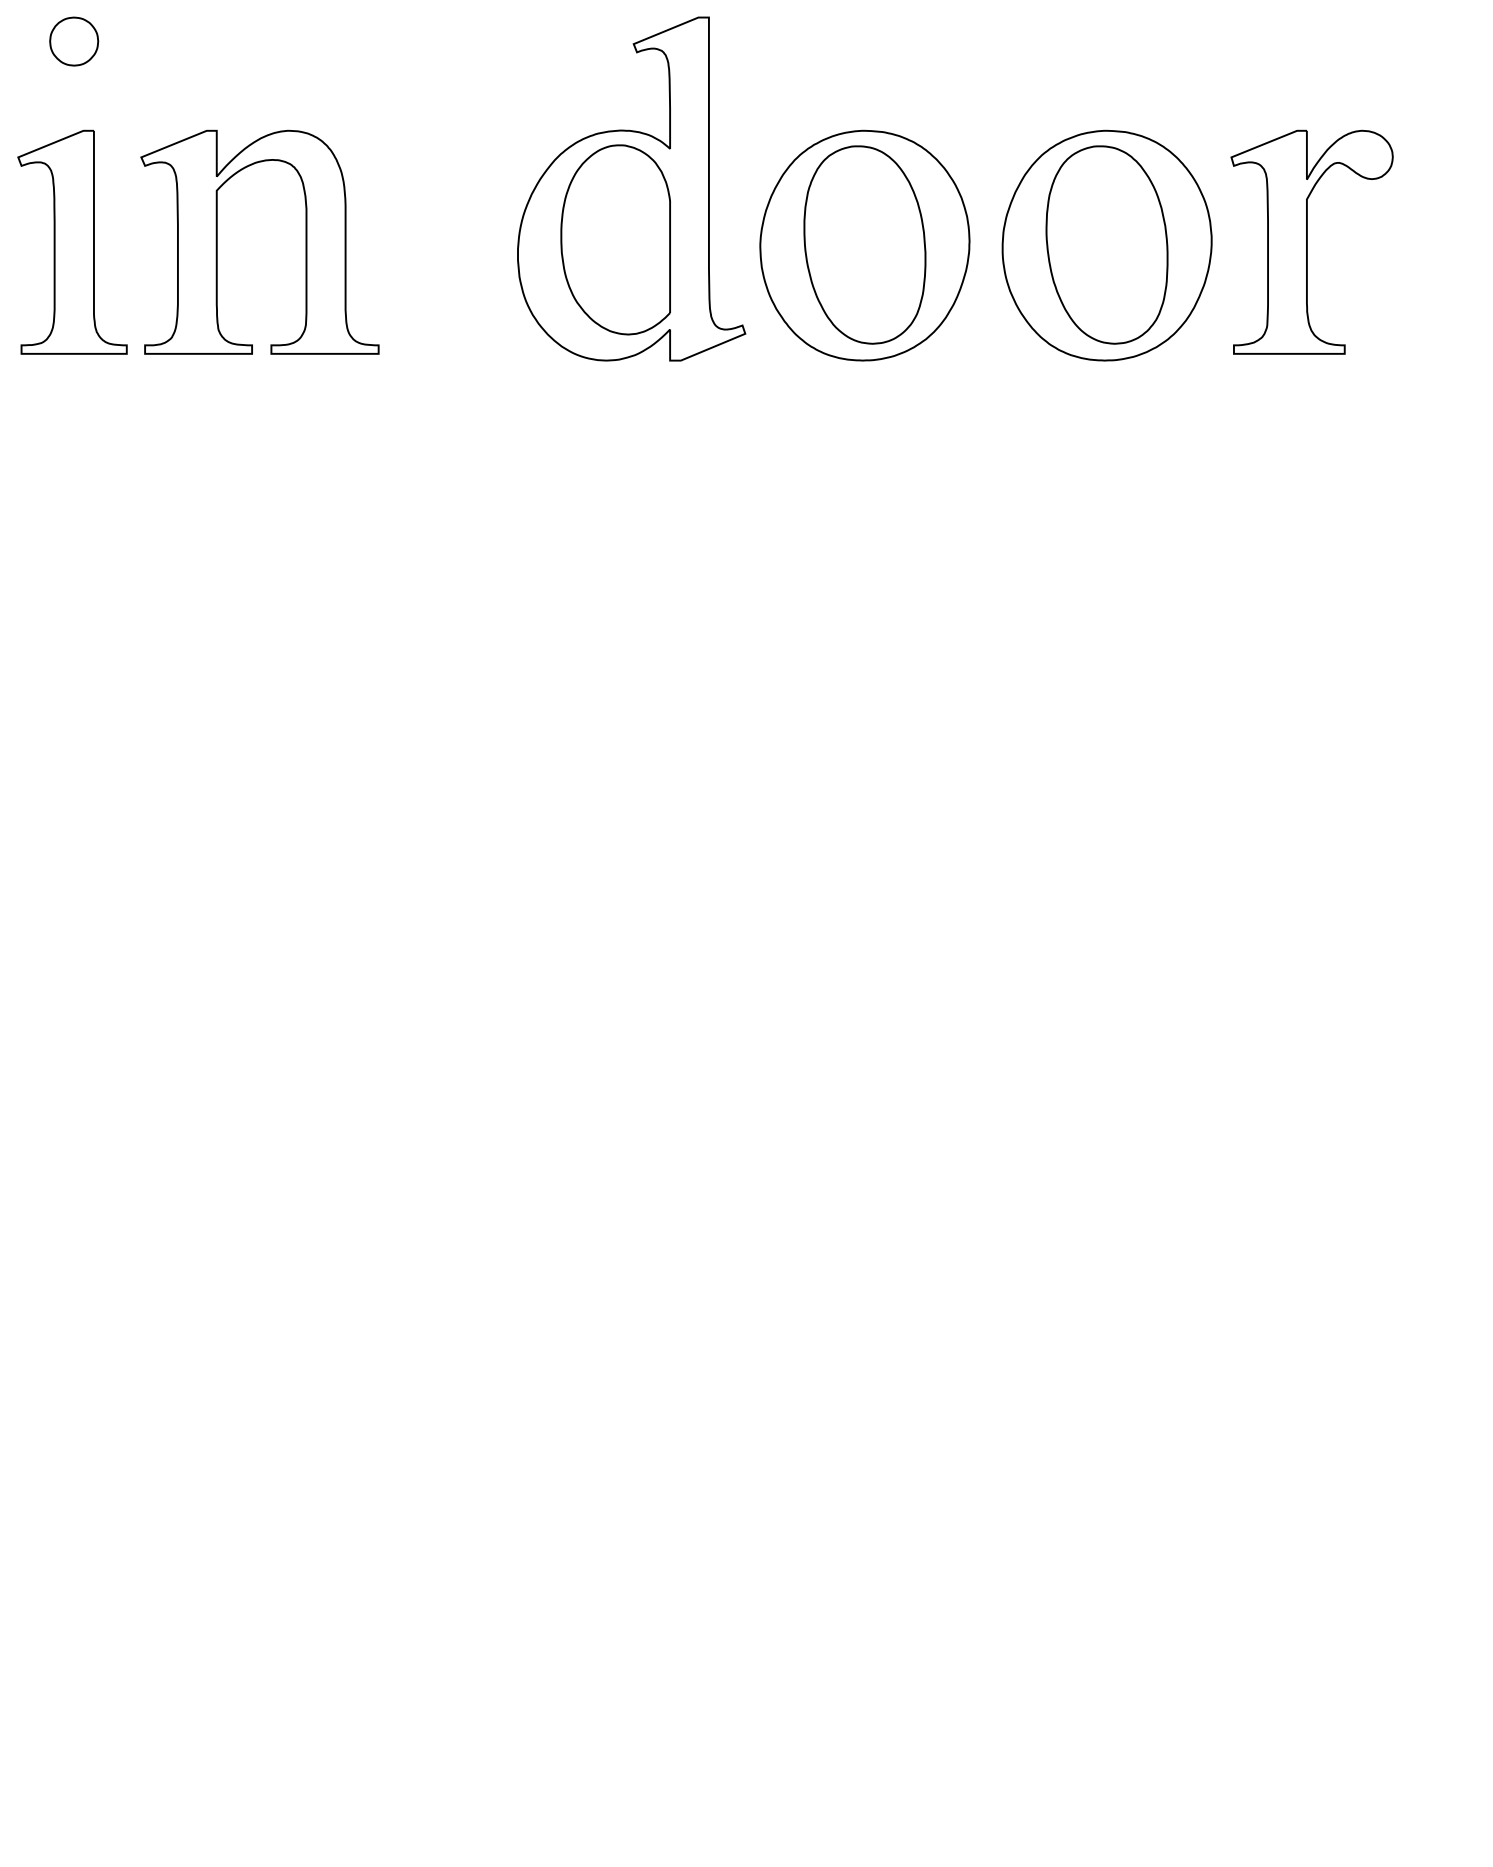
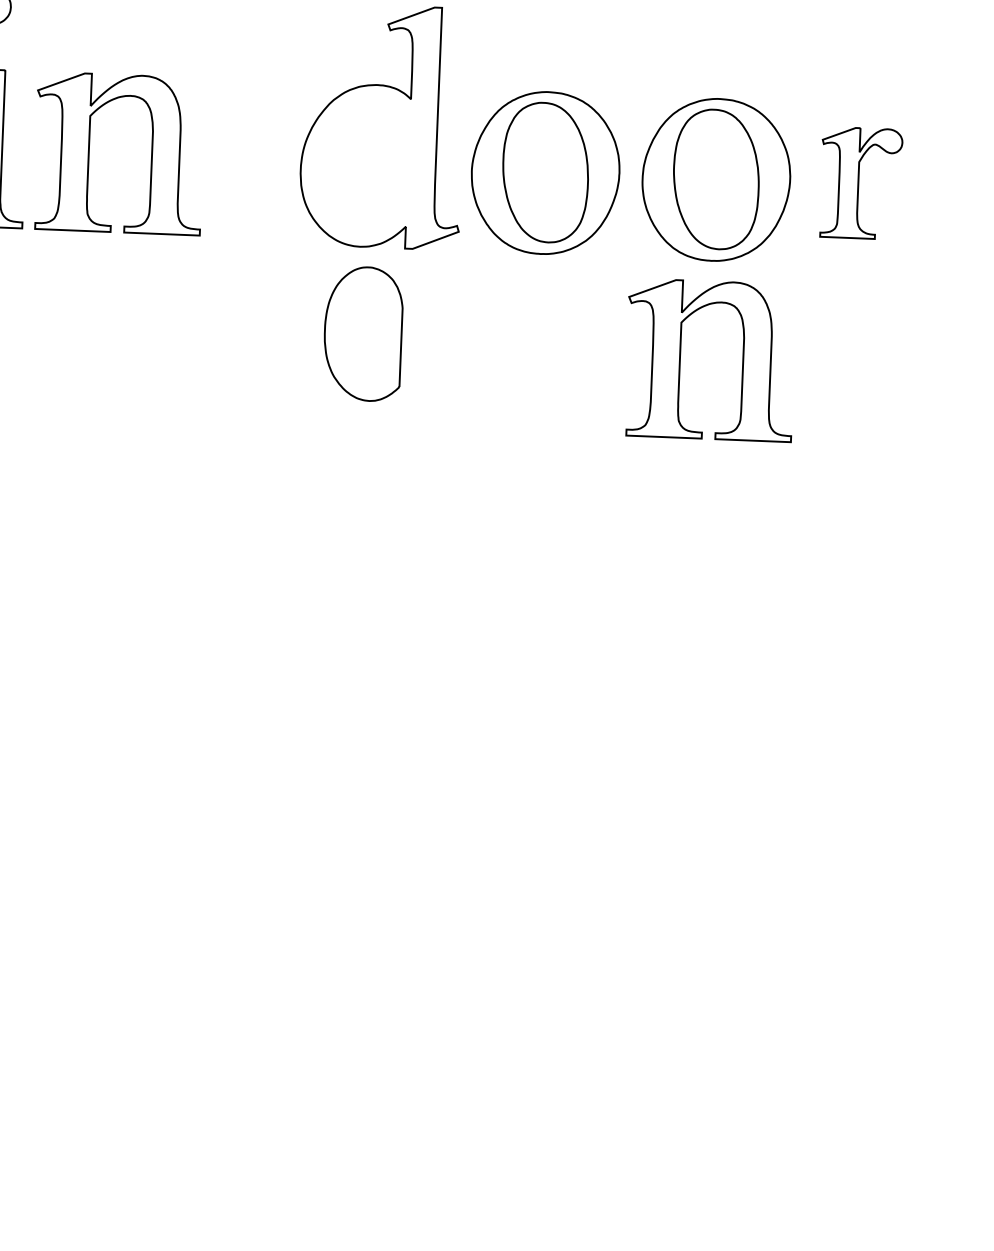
part: (615, 239) -> (363, 333), moved
part: (1311, 241) -> (860, 182), size x0.7
part: (1066, 500) -> (680, 358), added

